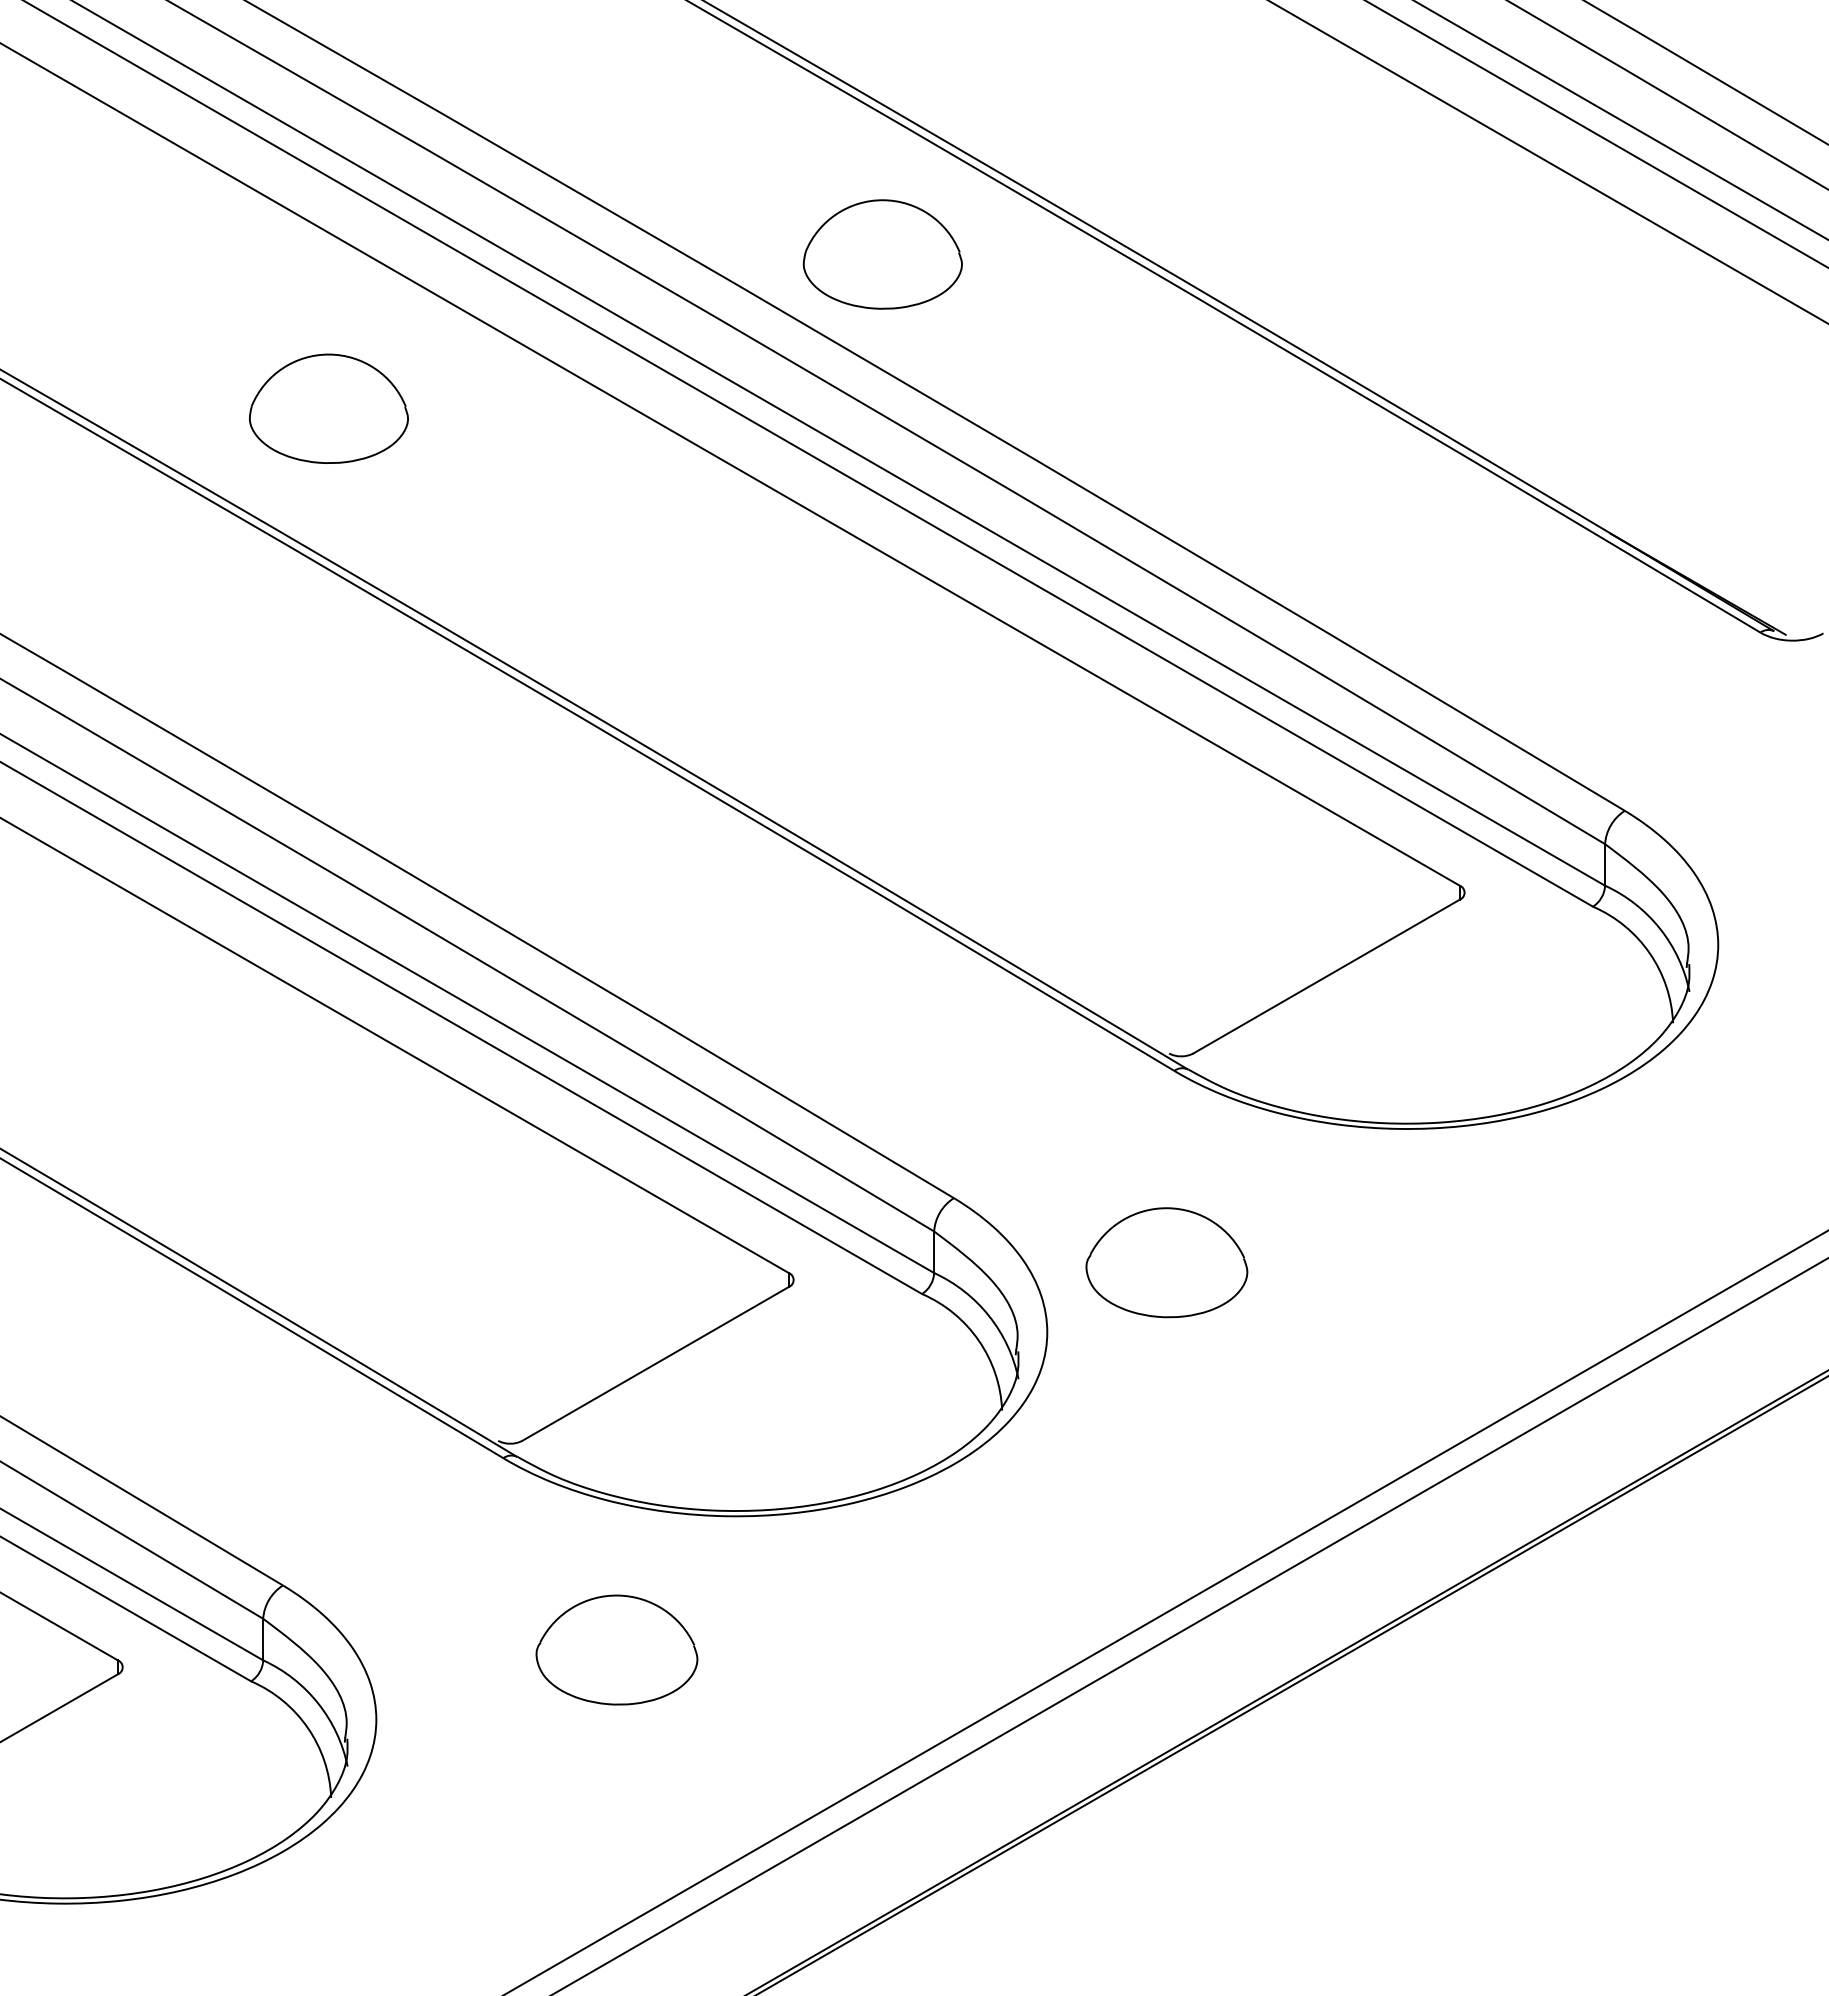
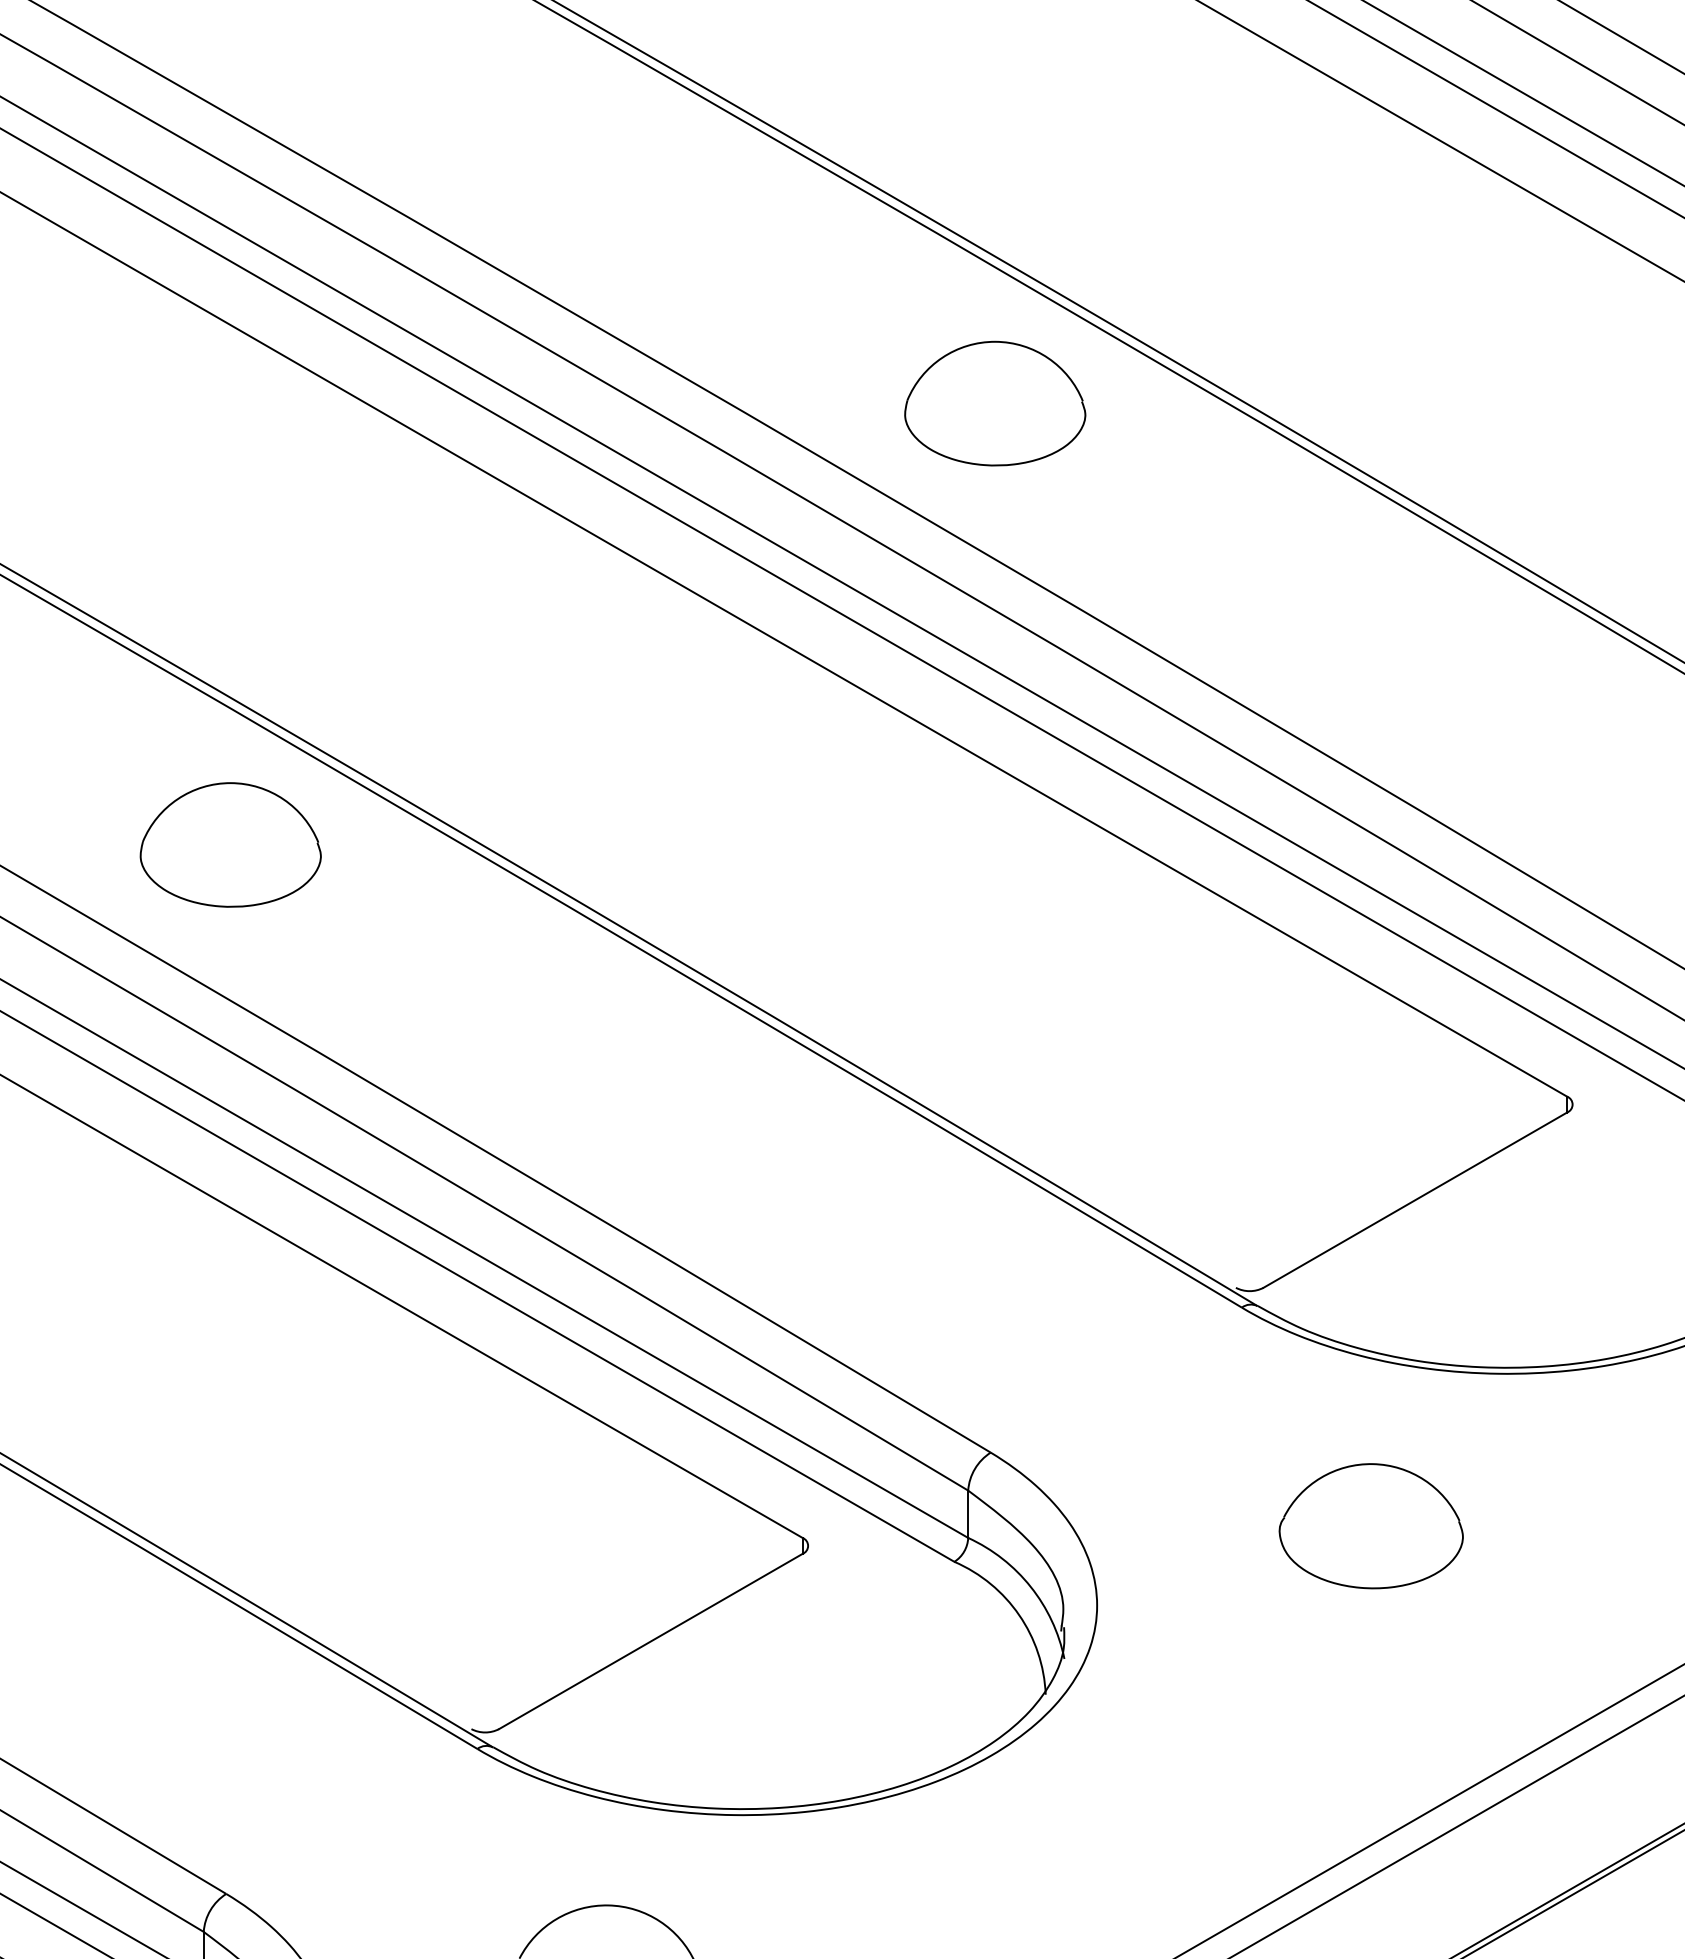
part: (882, 254) -> (994, 403), moved
part: (328, 408) -> (230, 844), moved
part: (1166, 1262) -> (1370, 1525), moved

